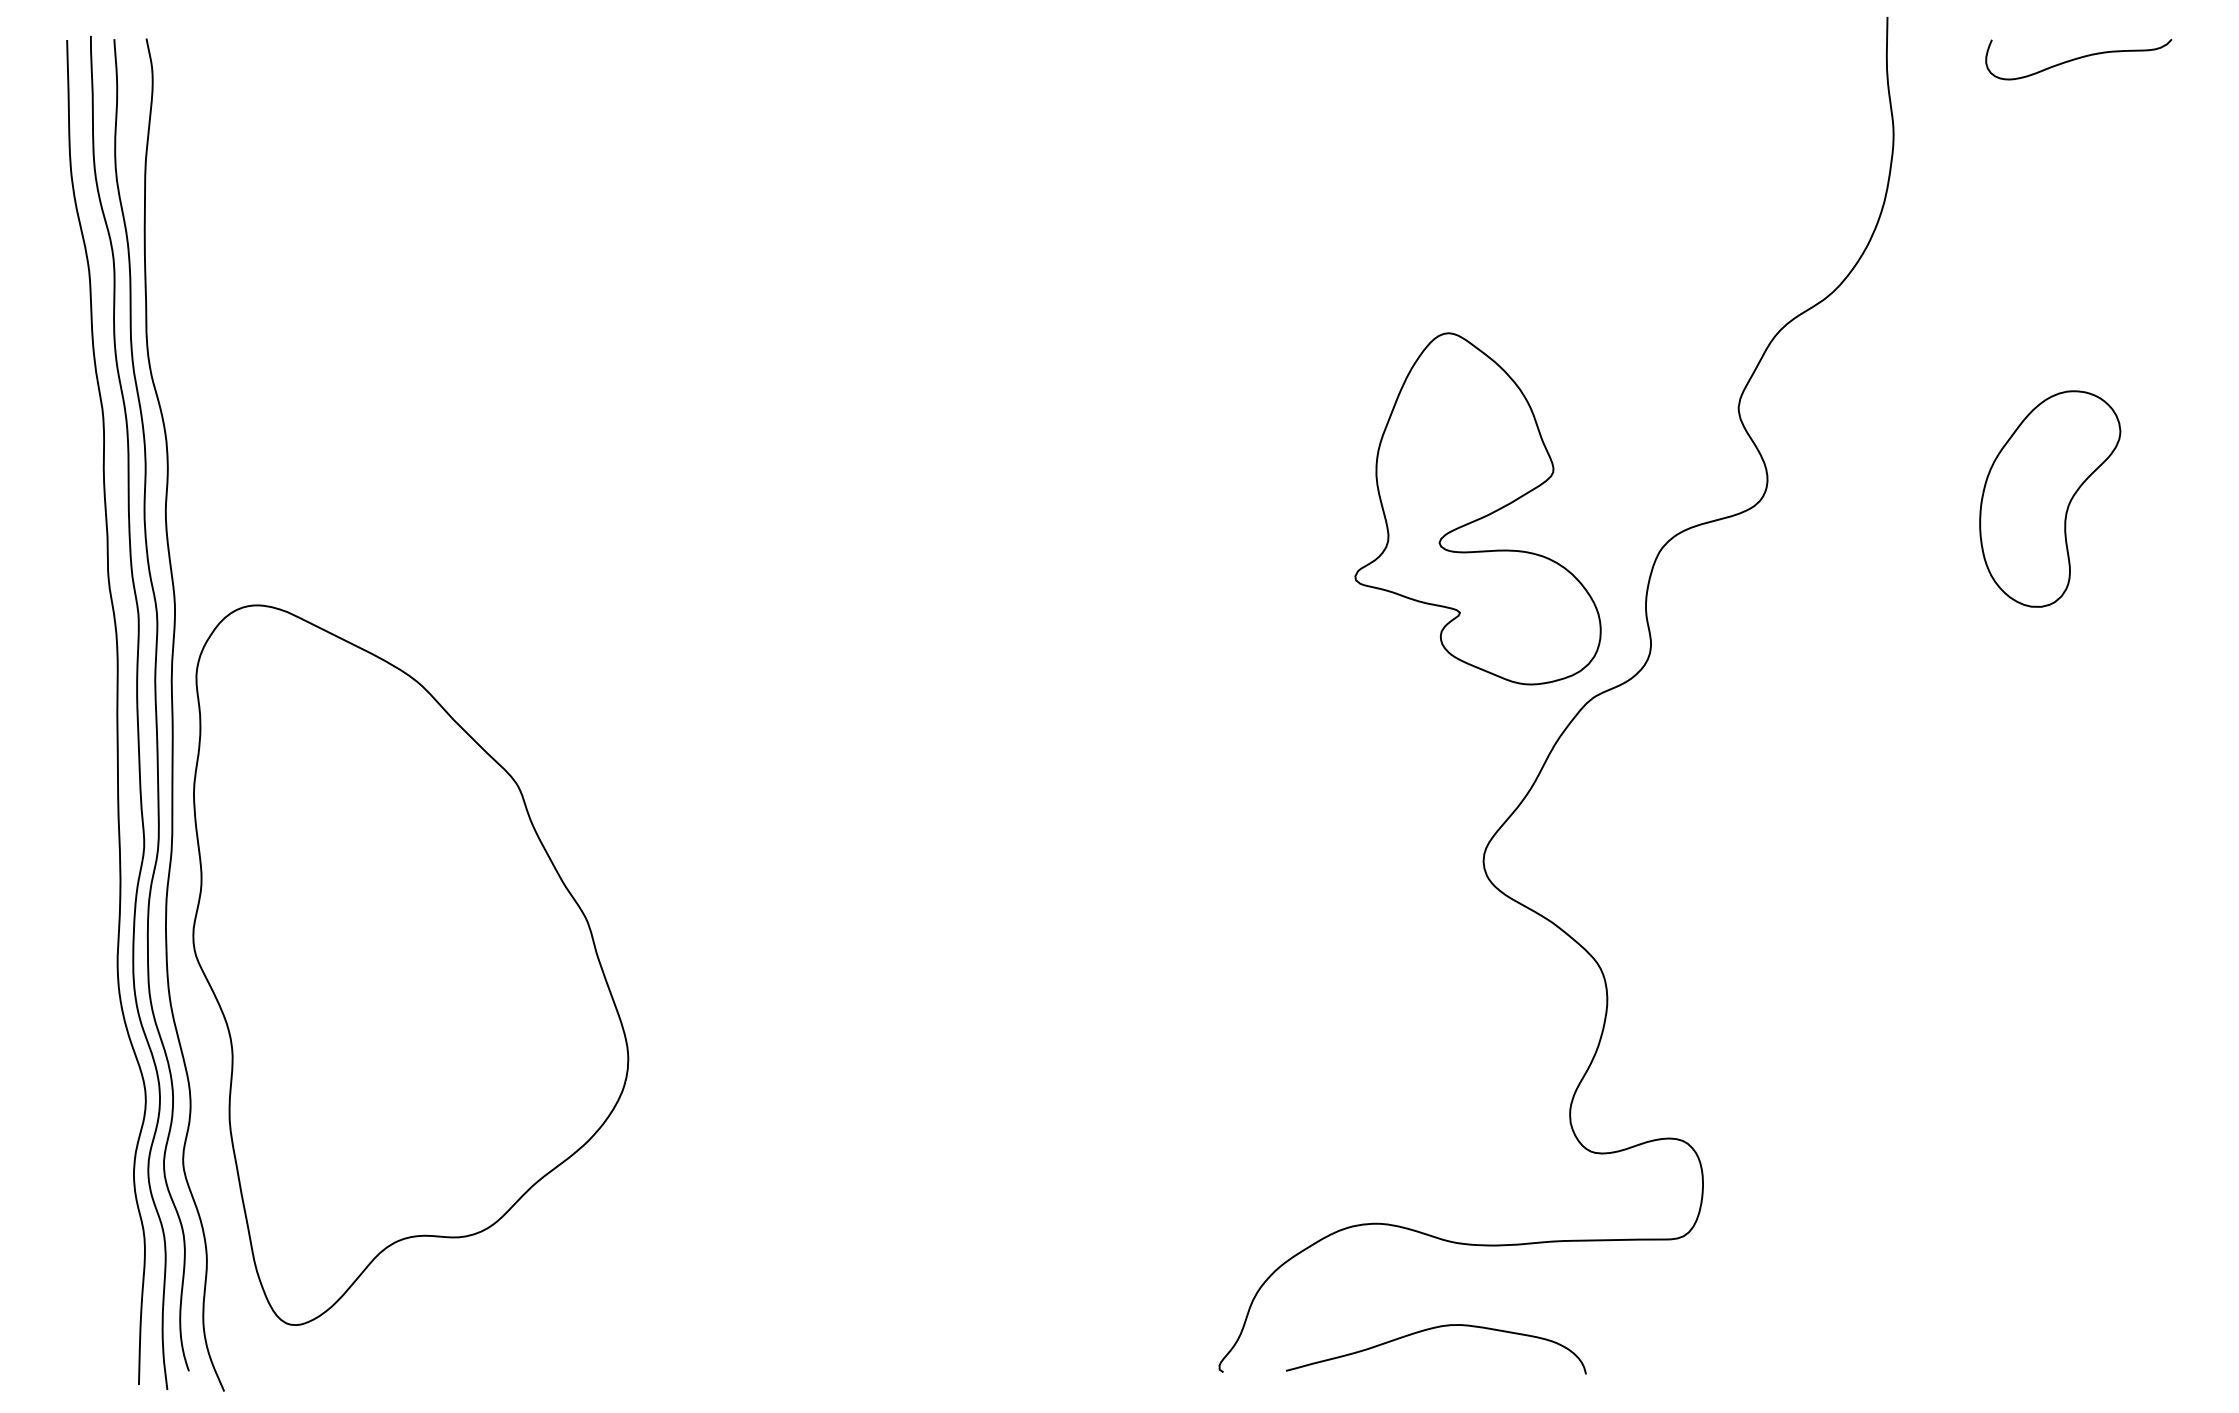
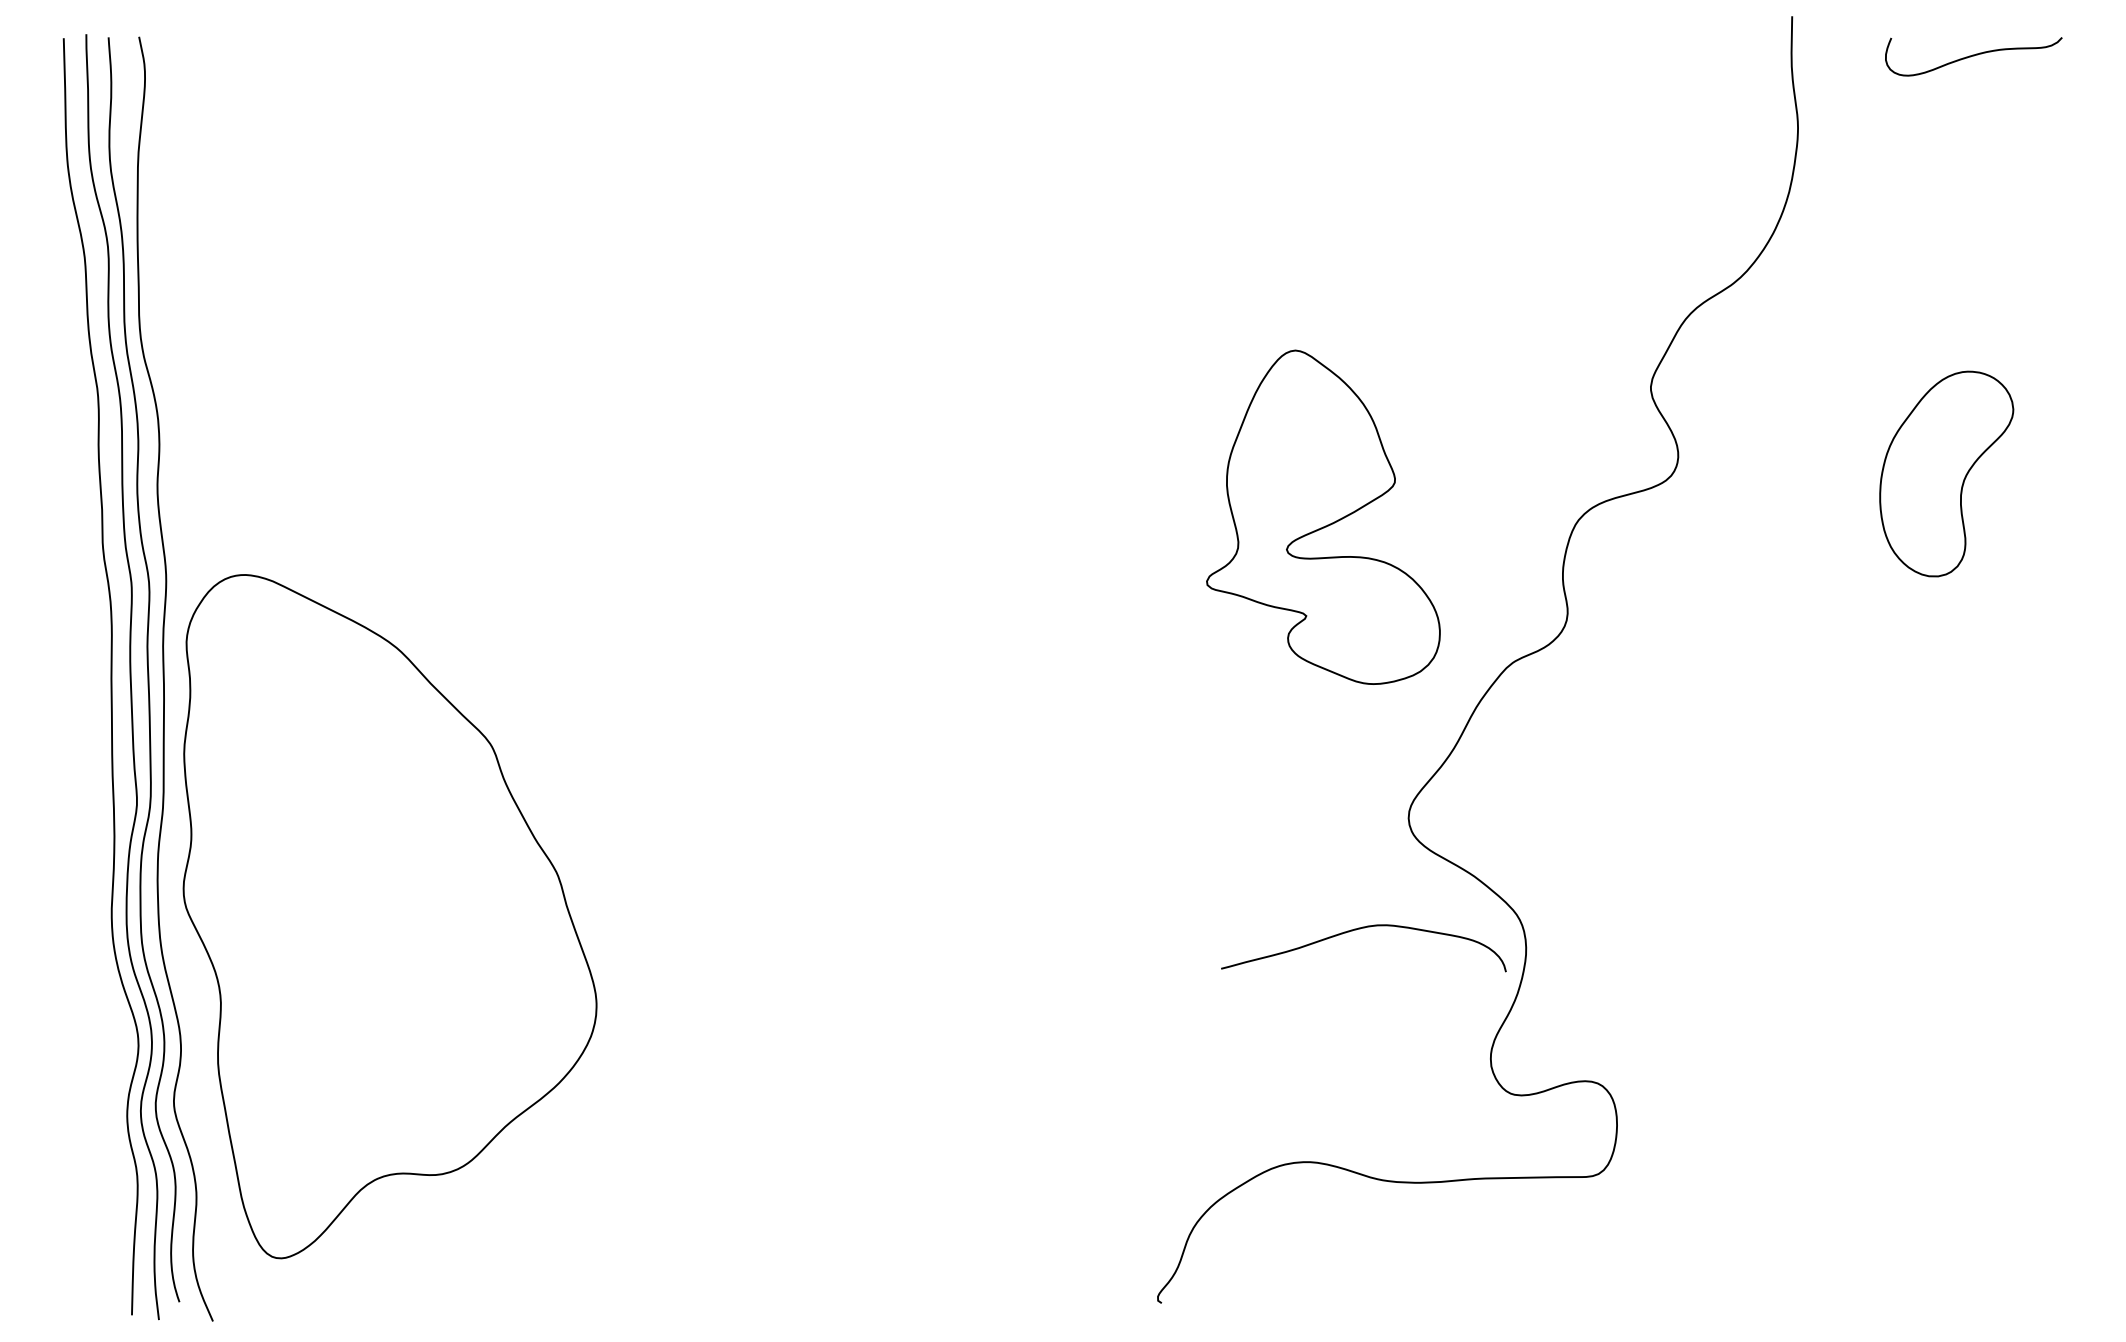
part: (1478, 507) -> (1323, 516), moved
curve: (1432, 1329) -> (1360, 929), moved

